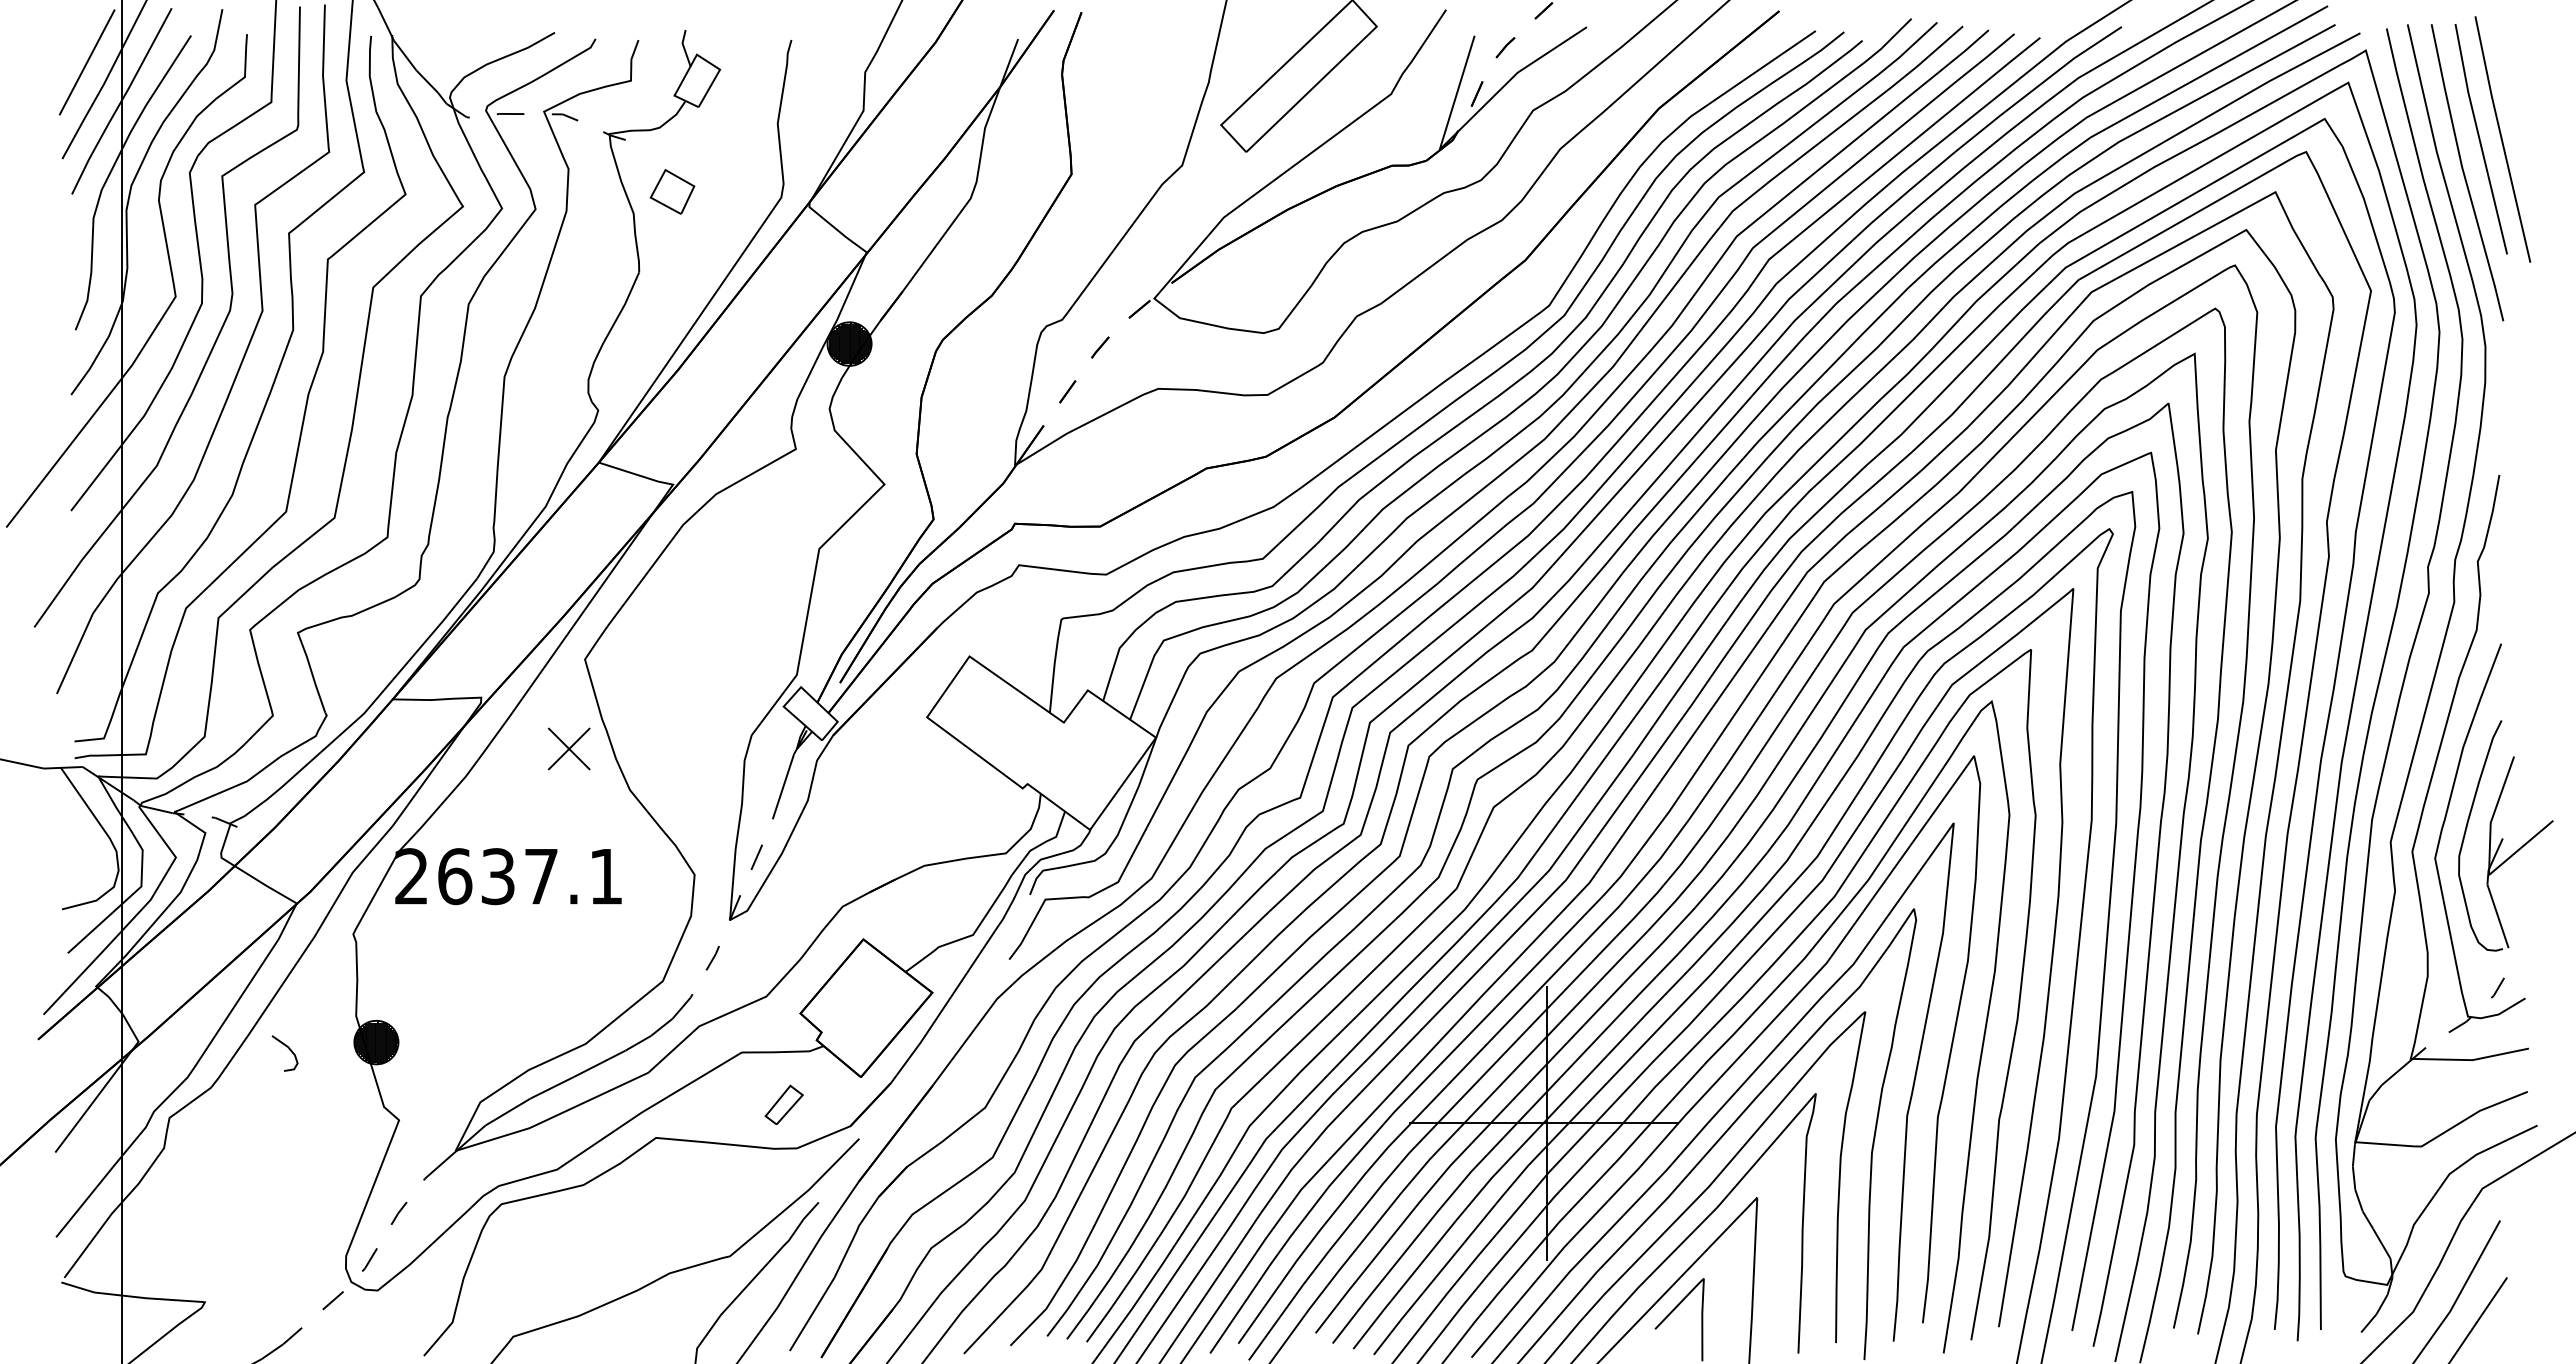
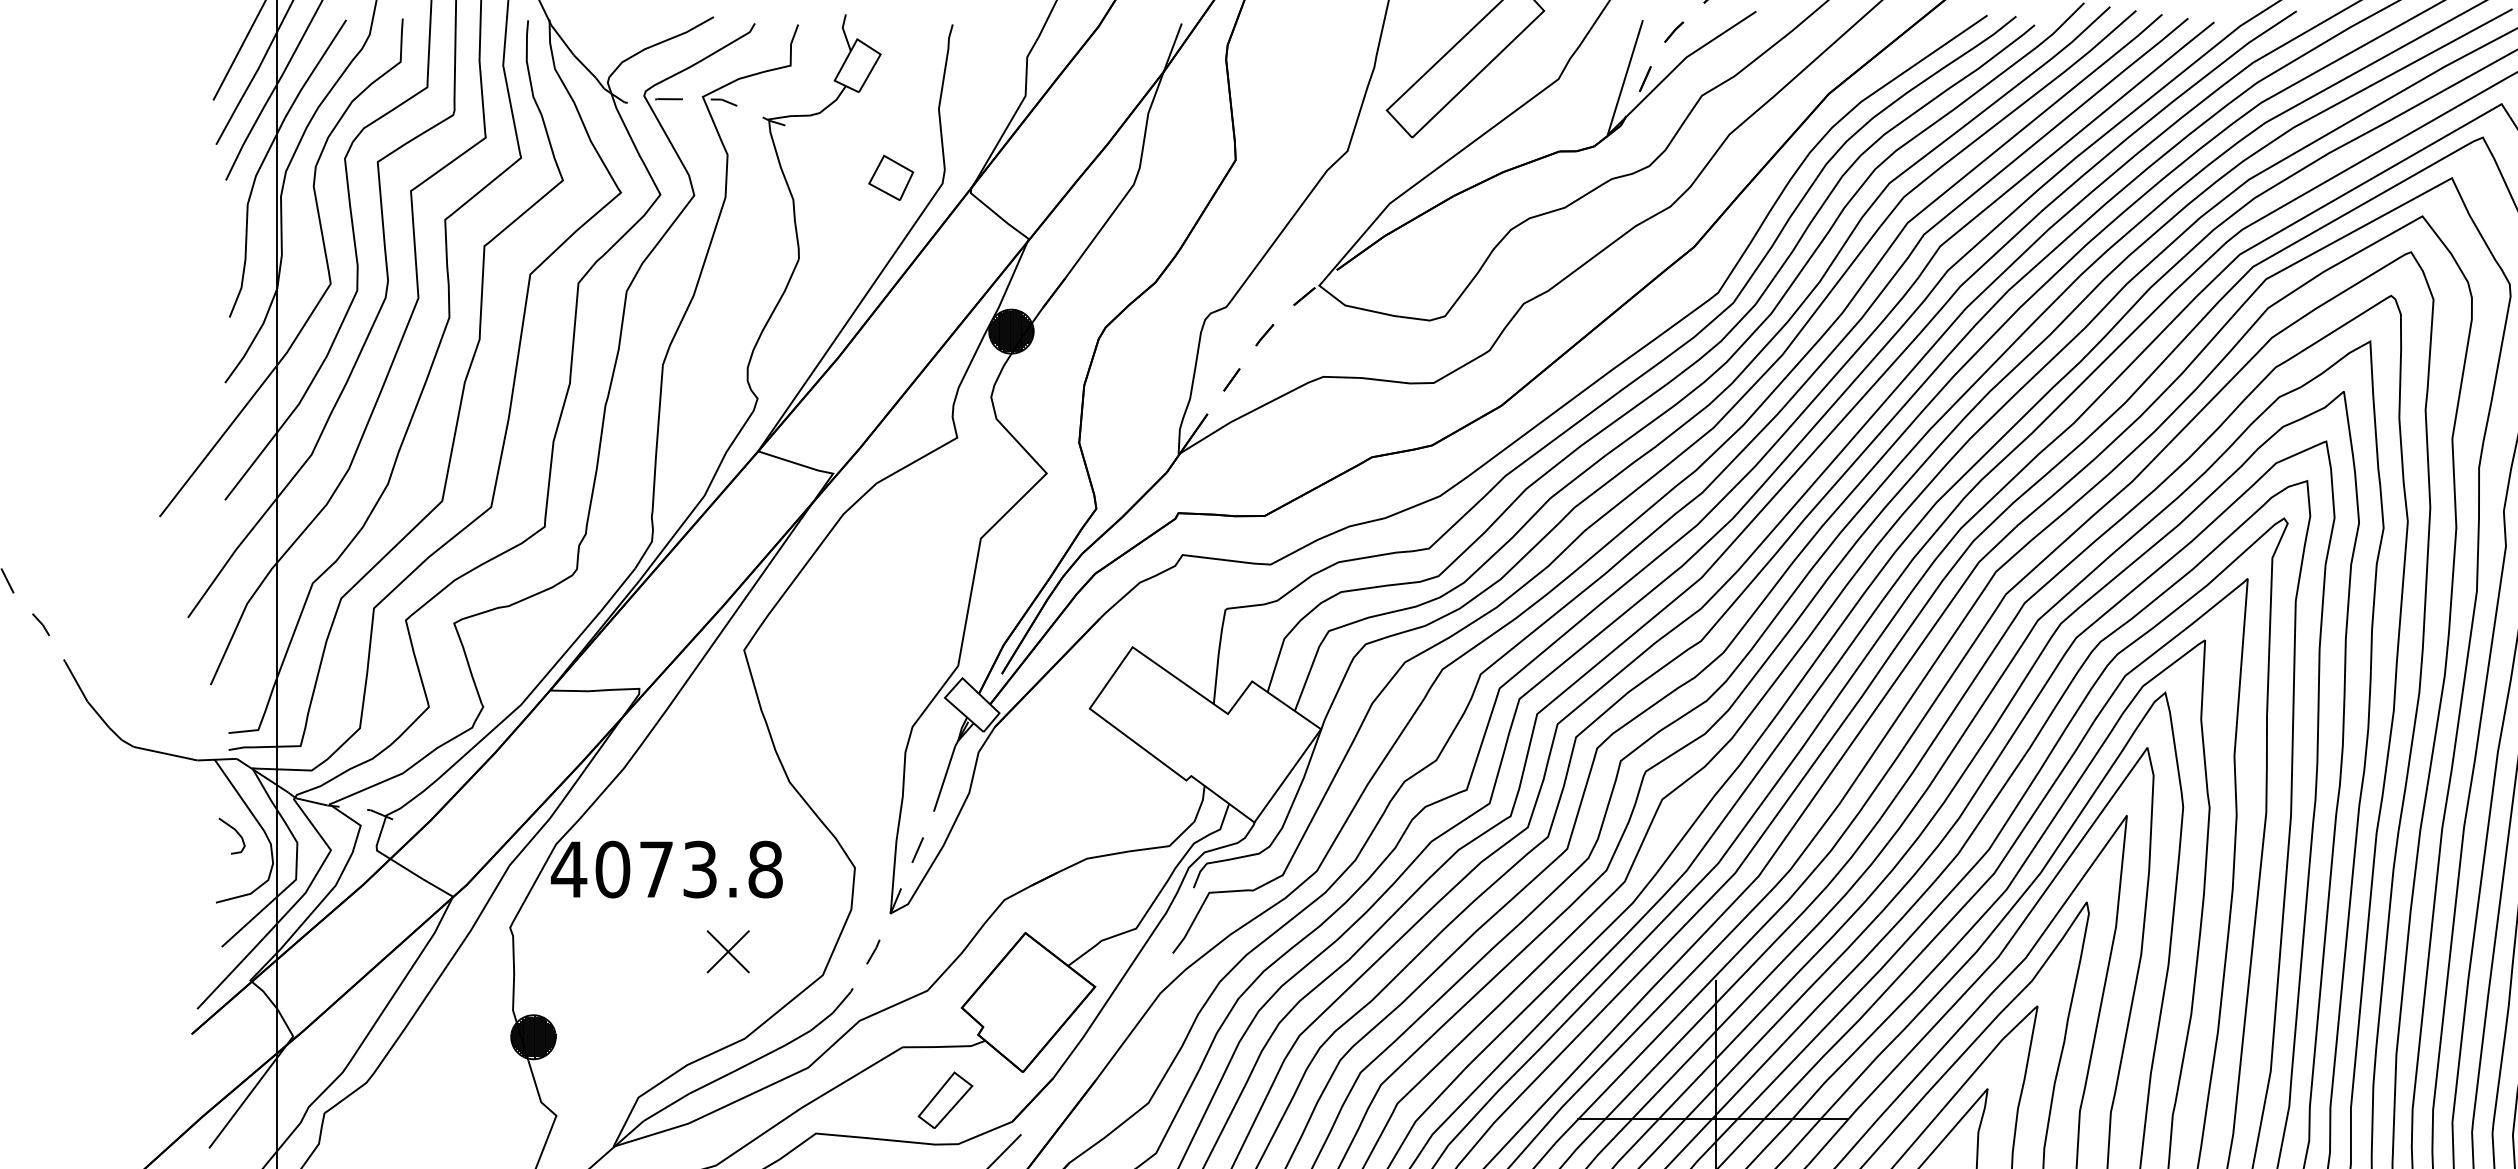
part: (672, 191) -> (891, 177), moved
part: (568, 748) -> (727, 951), moved
text: (508, 876) -> (666, 869), 2637.1 -> 4073.8
curve: (288, 1049) -> (235, 832), moved
part: (783, 1104) -> (944, 1099), size x1.43

